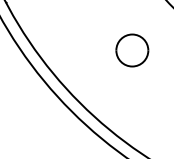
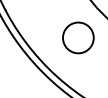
part: (132, 49) -> (78, 37), size x1.67

